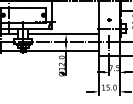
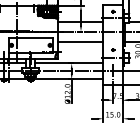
line: (75, 11) -> (80, 41), added

